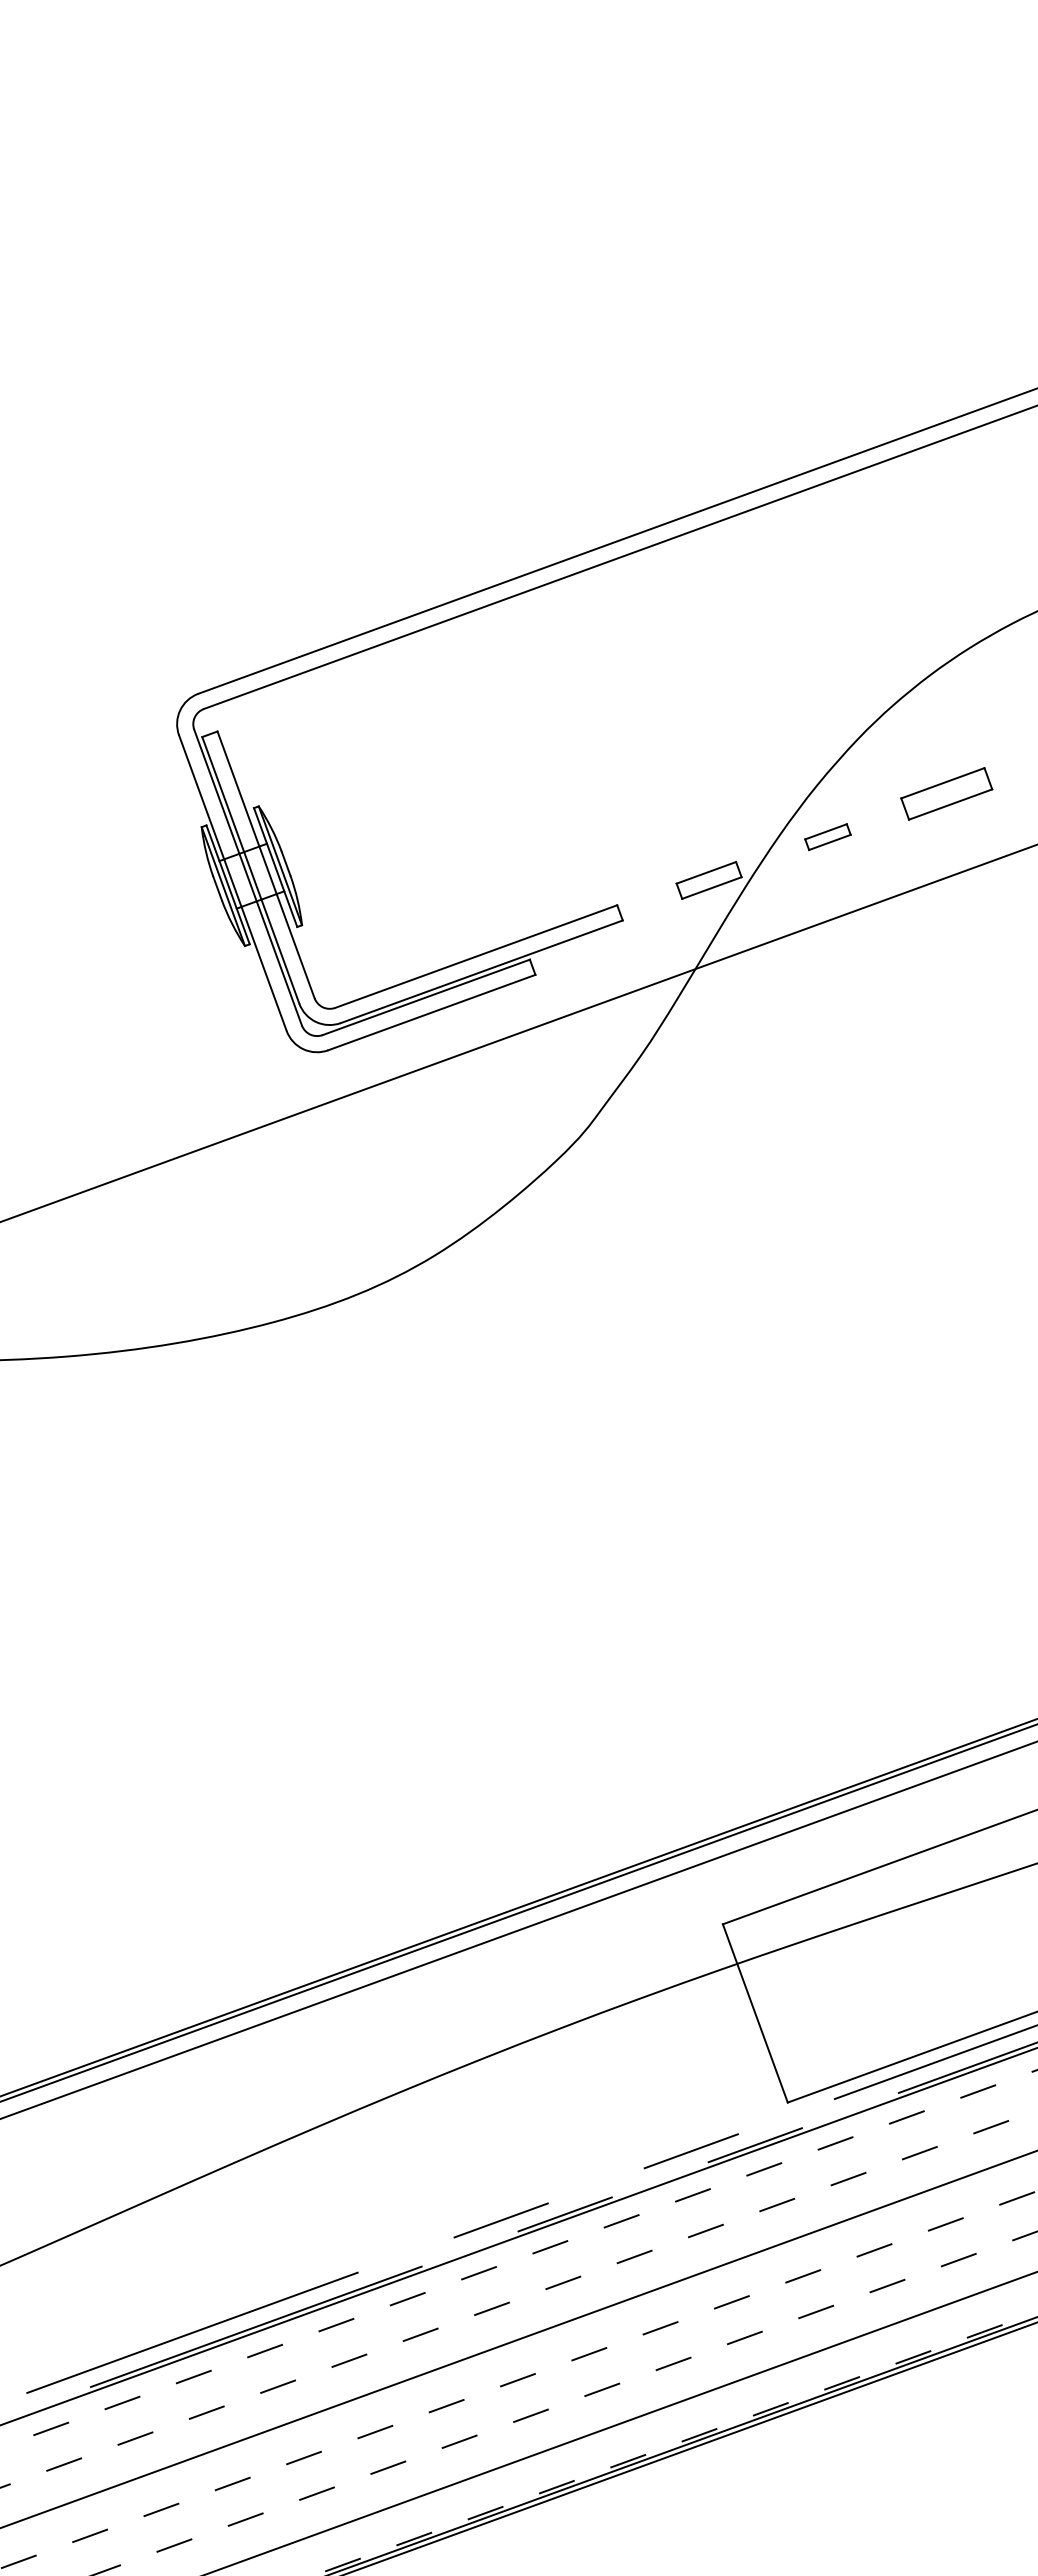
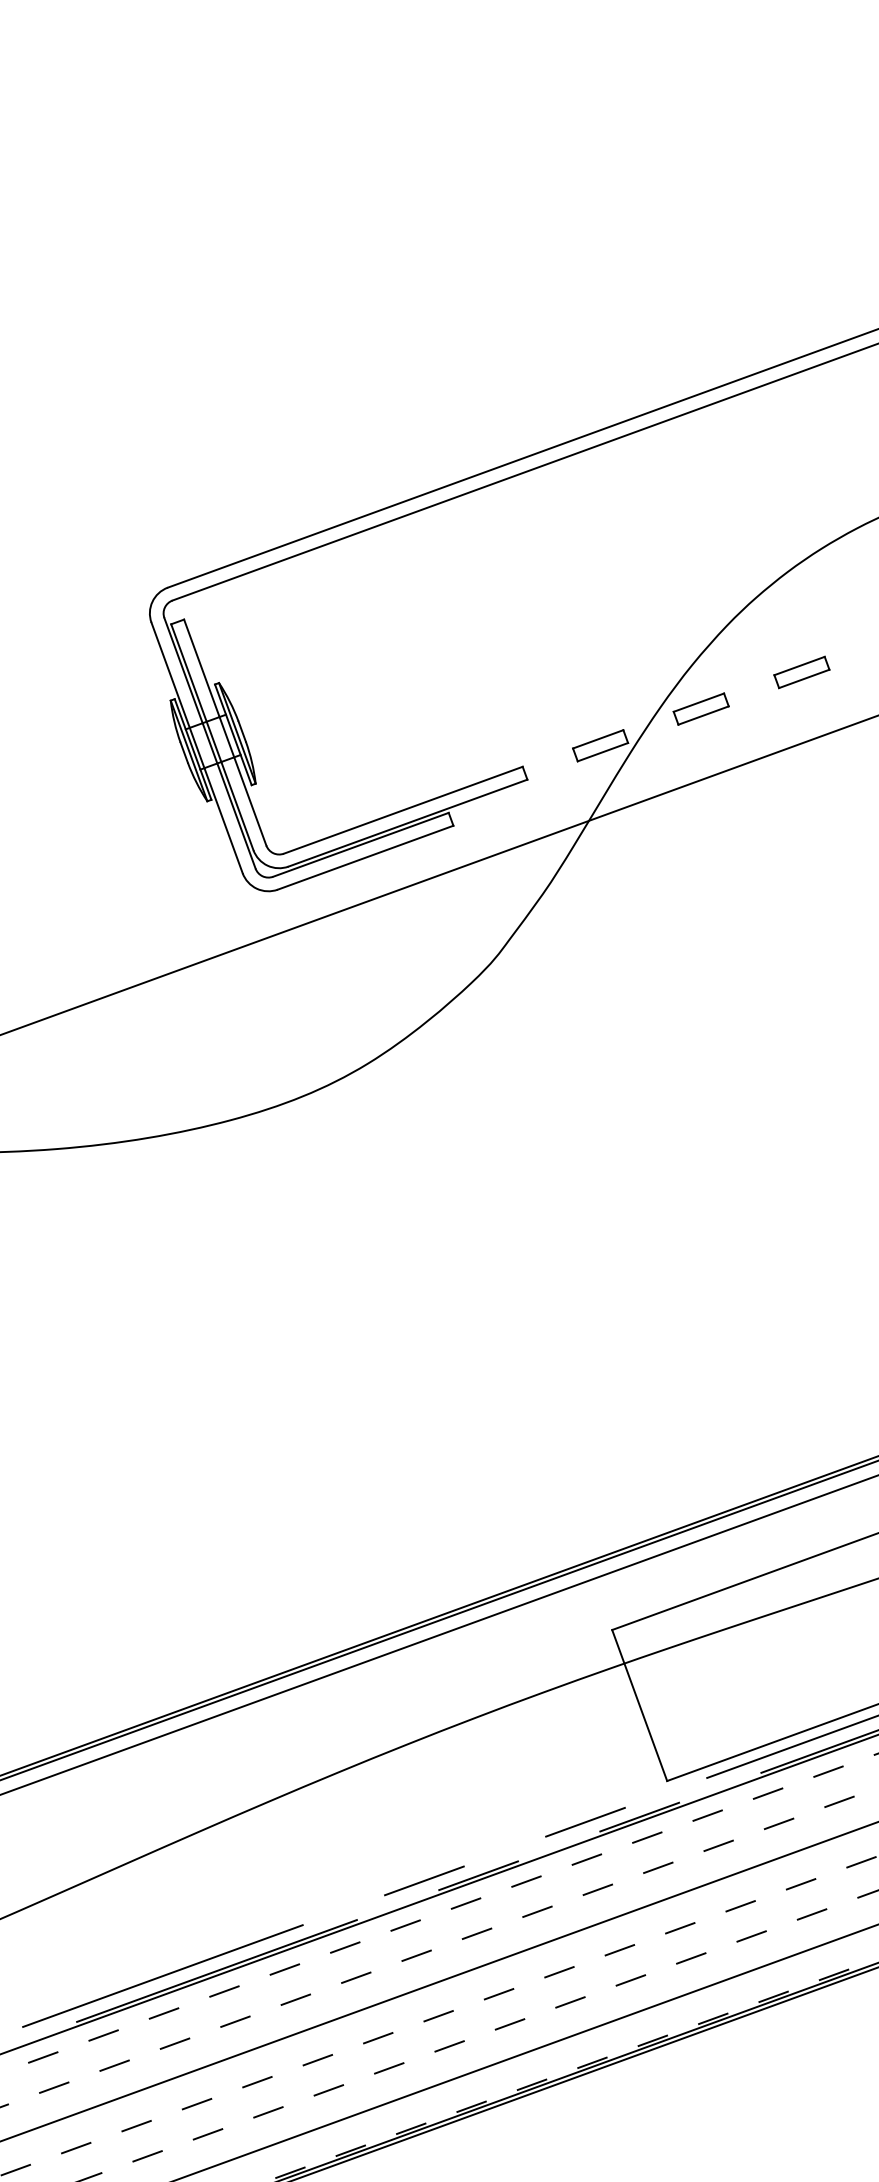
part: (946, 793) -> (801, 672), size x0.71
part: (827, 836) -> (700, 708), size x1.43

